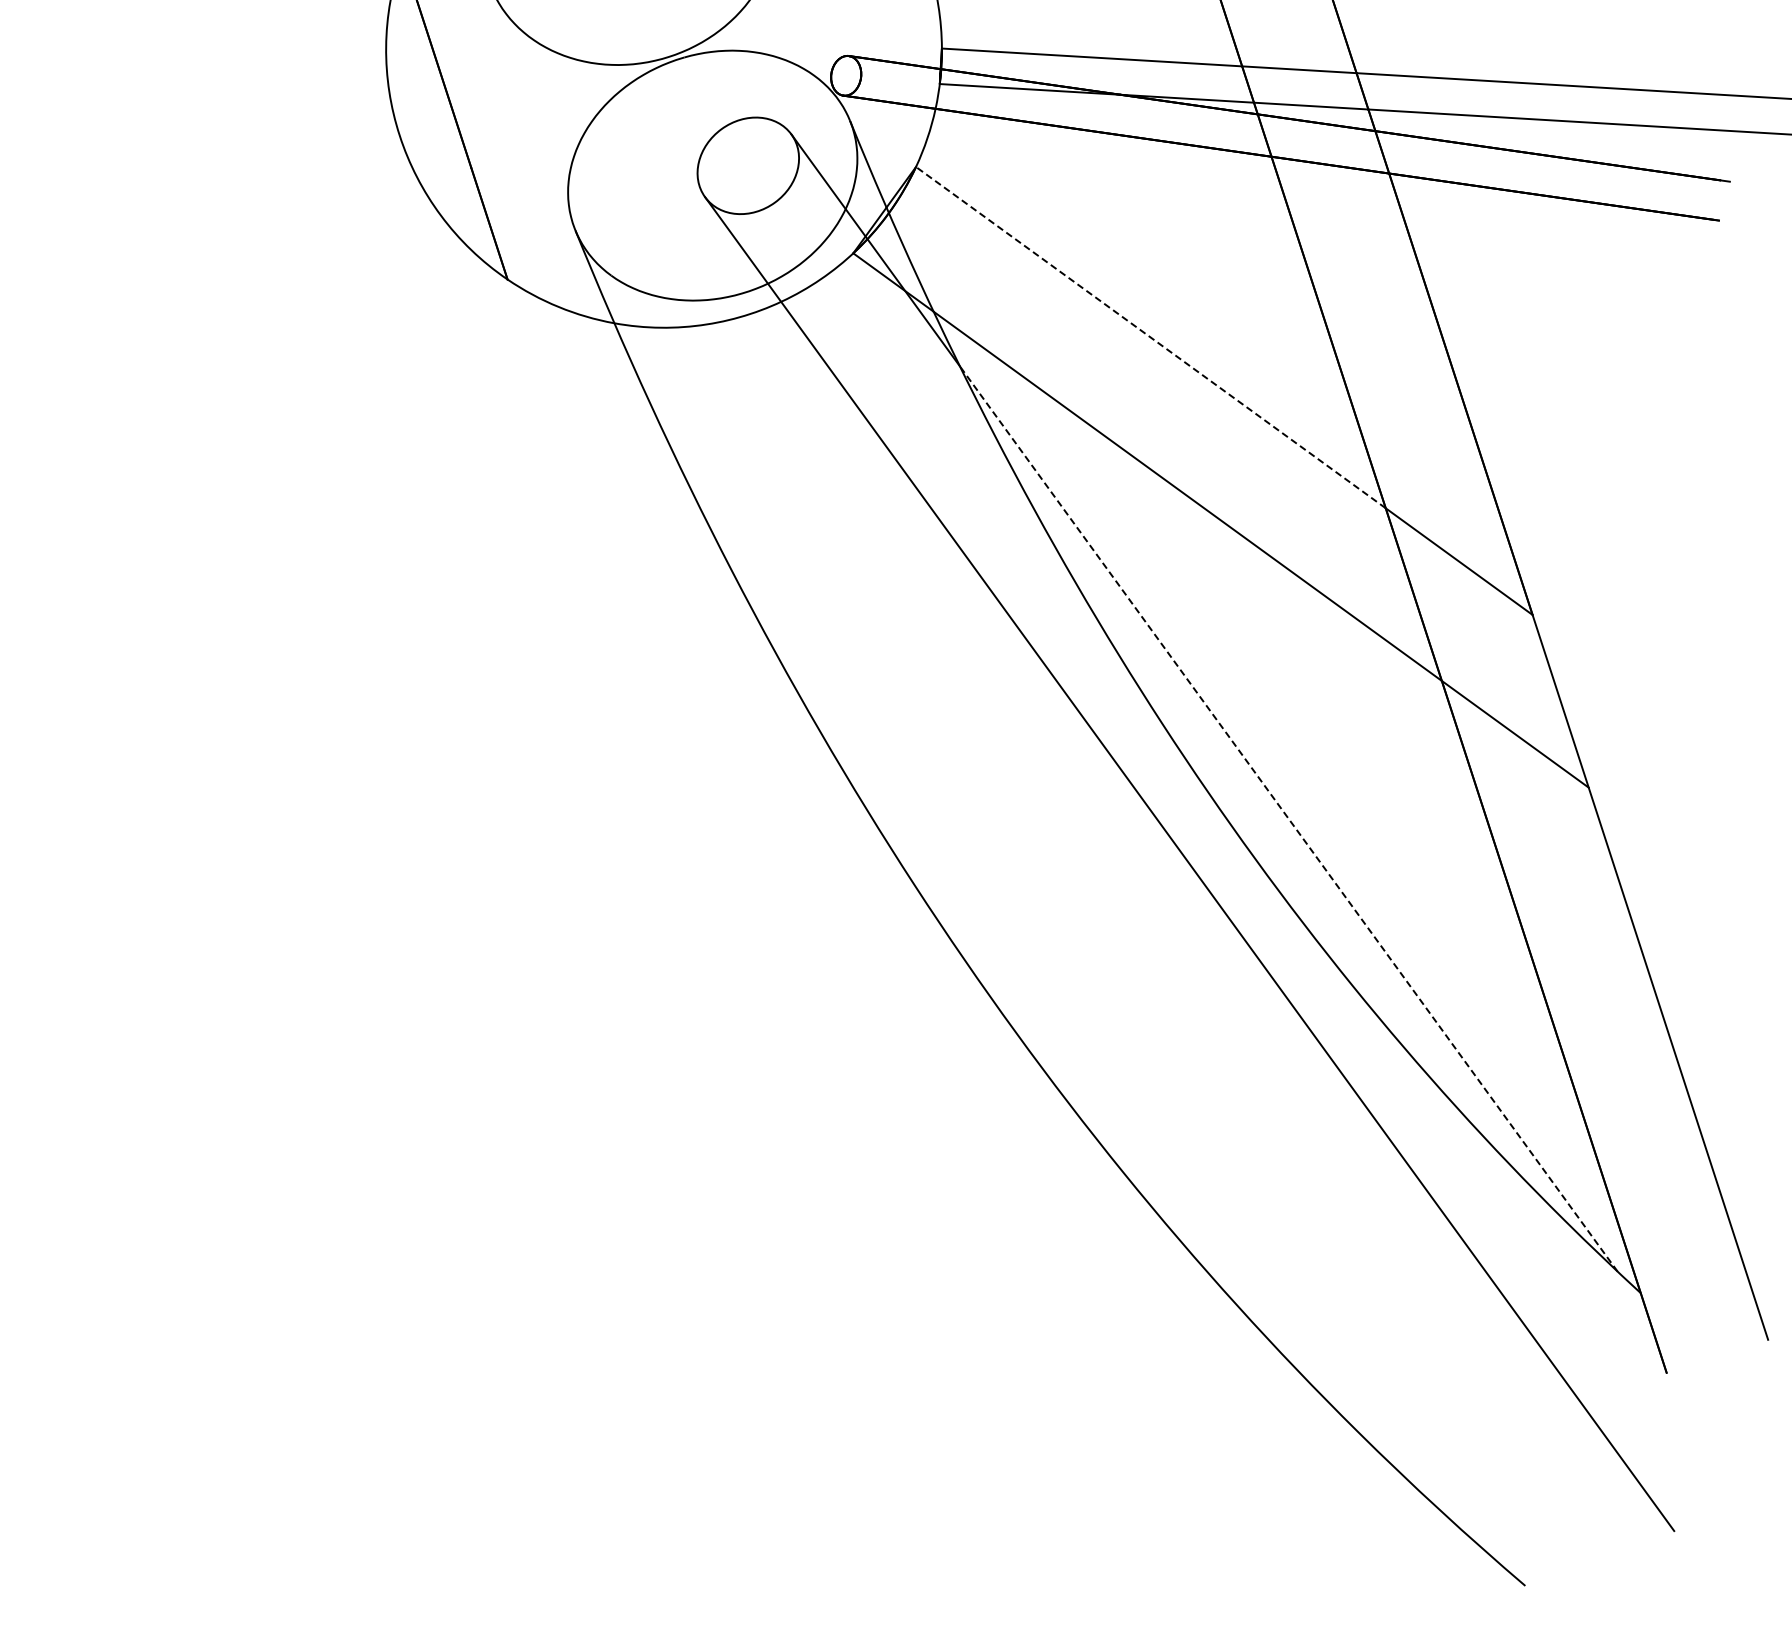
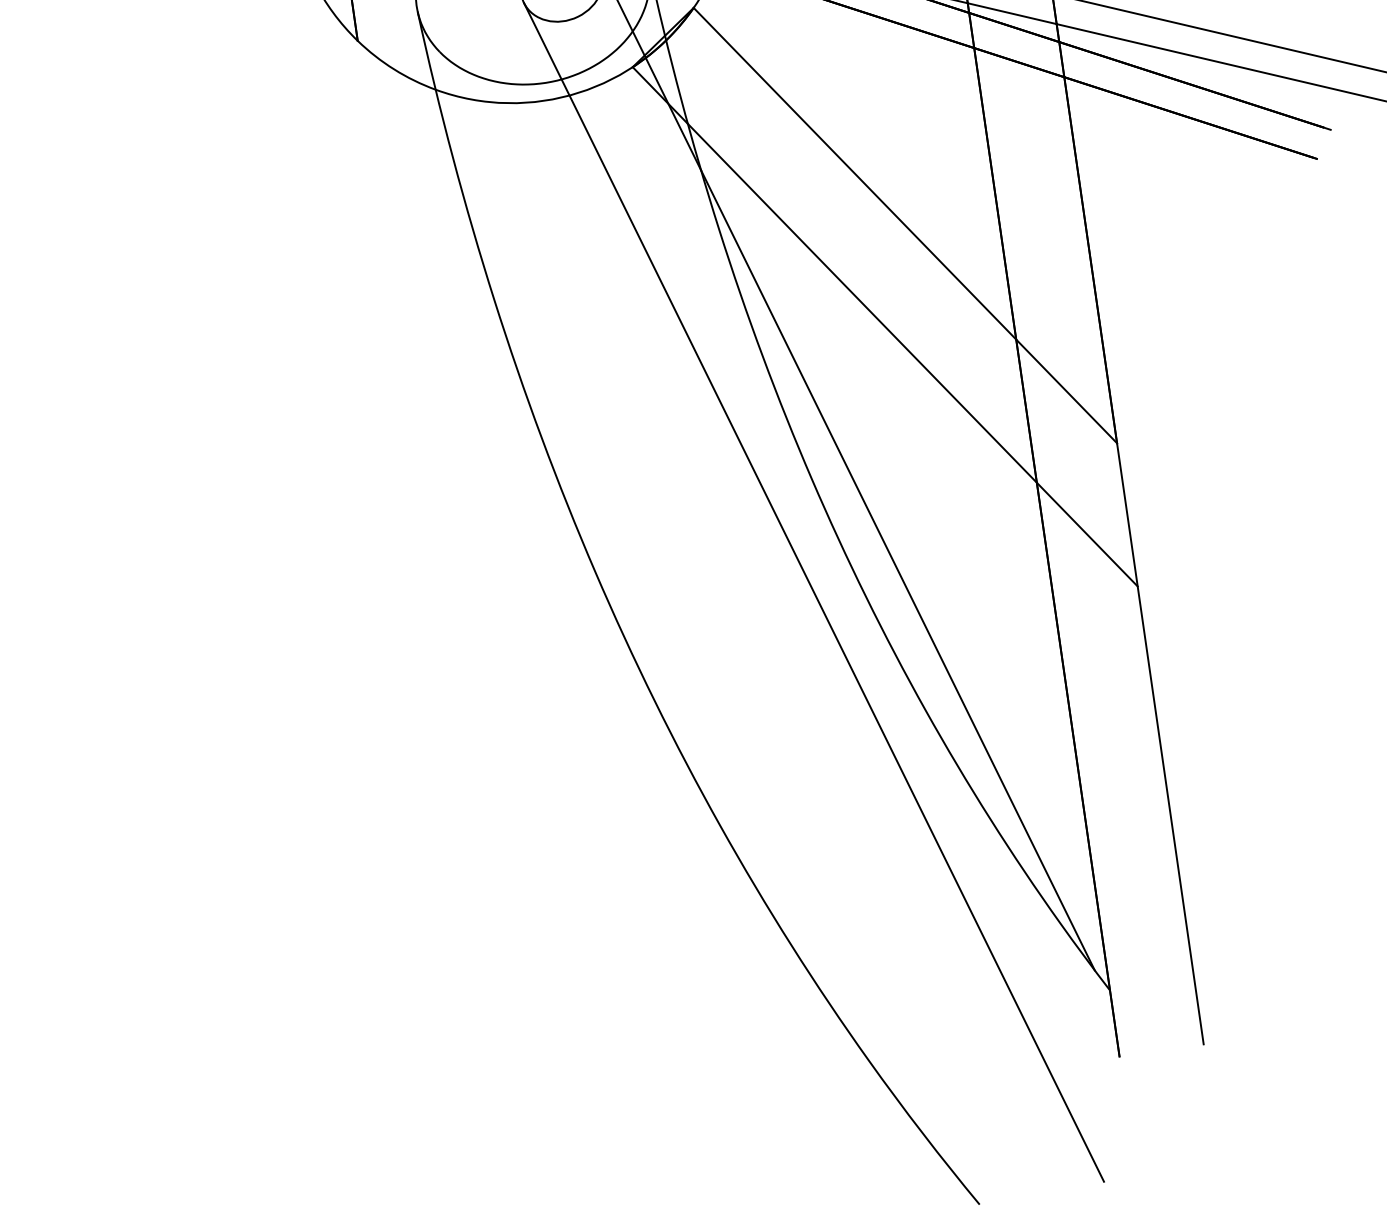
line: (1150, 337) -> (854, 173), dashed -> solid
line: (1288, 818) -> (897, 569), dashed -> solid

